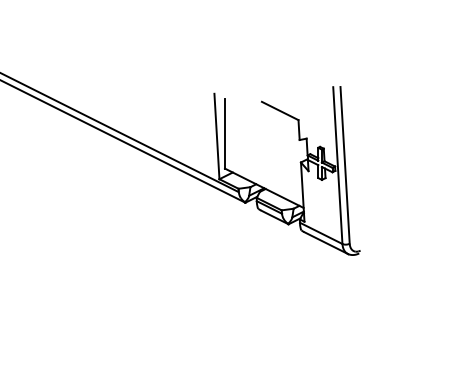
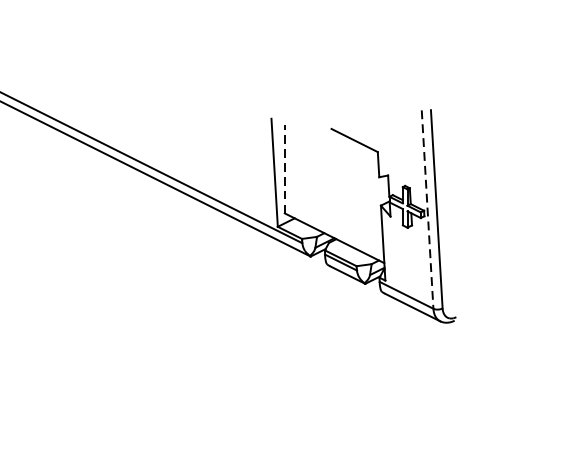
line: (224, 133) -> (284, 168), solid -> dashed
line: (337, 165) -> (427, 209), solid -> dashed

